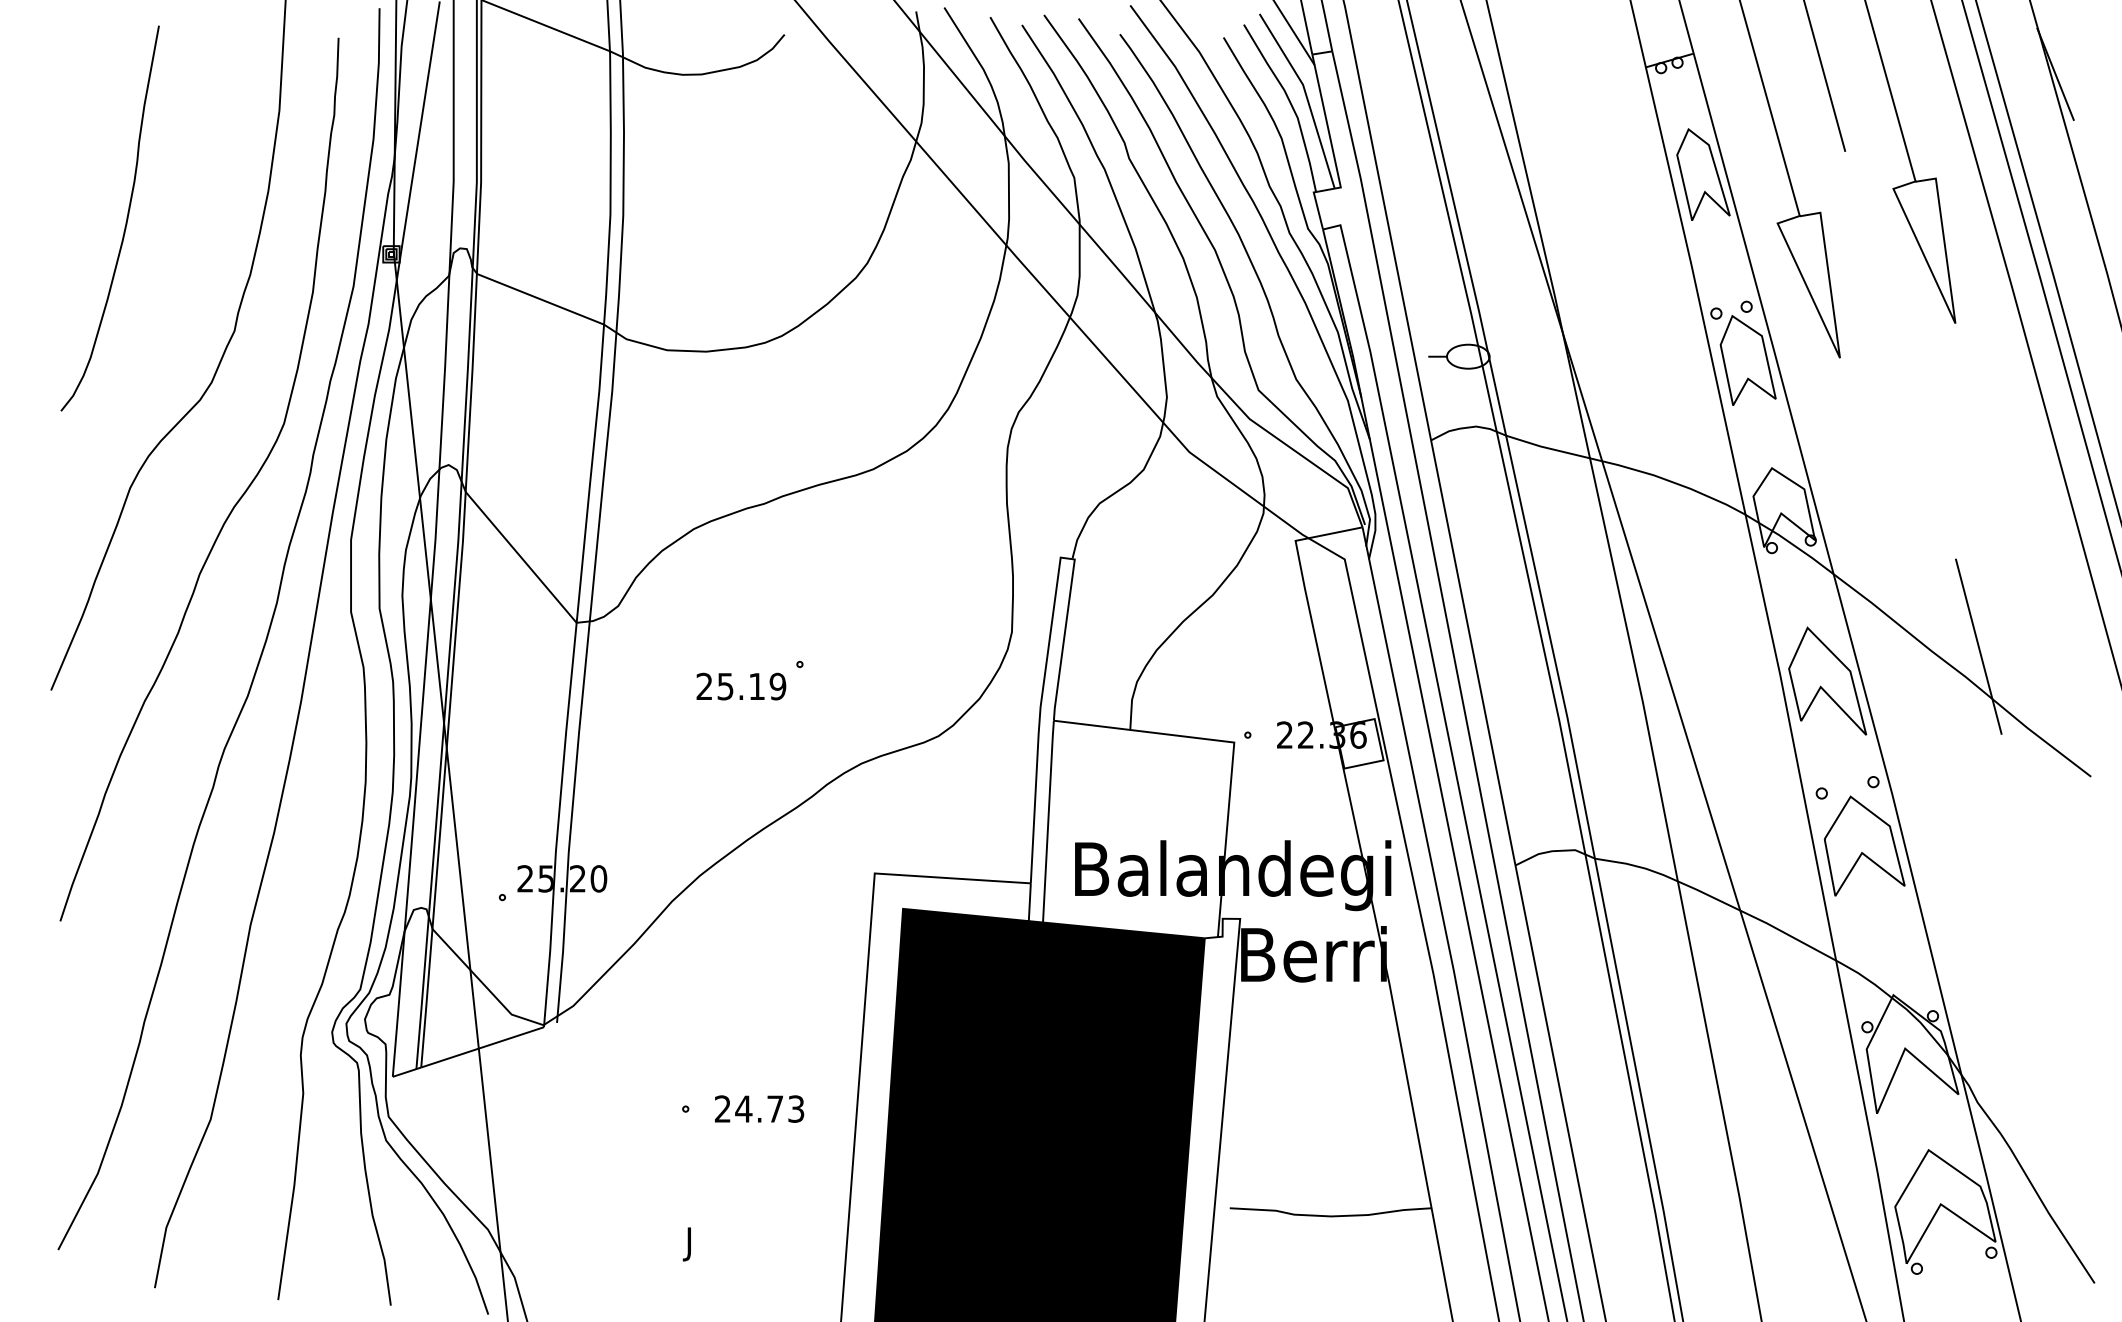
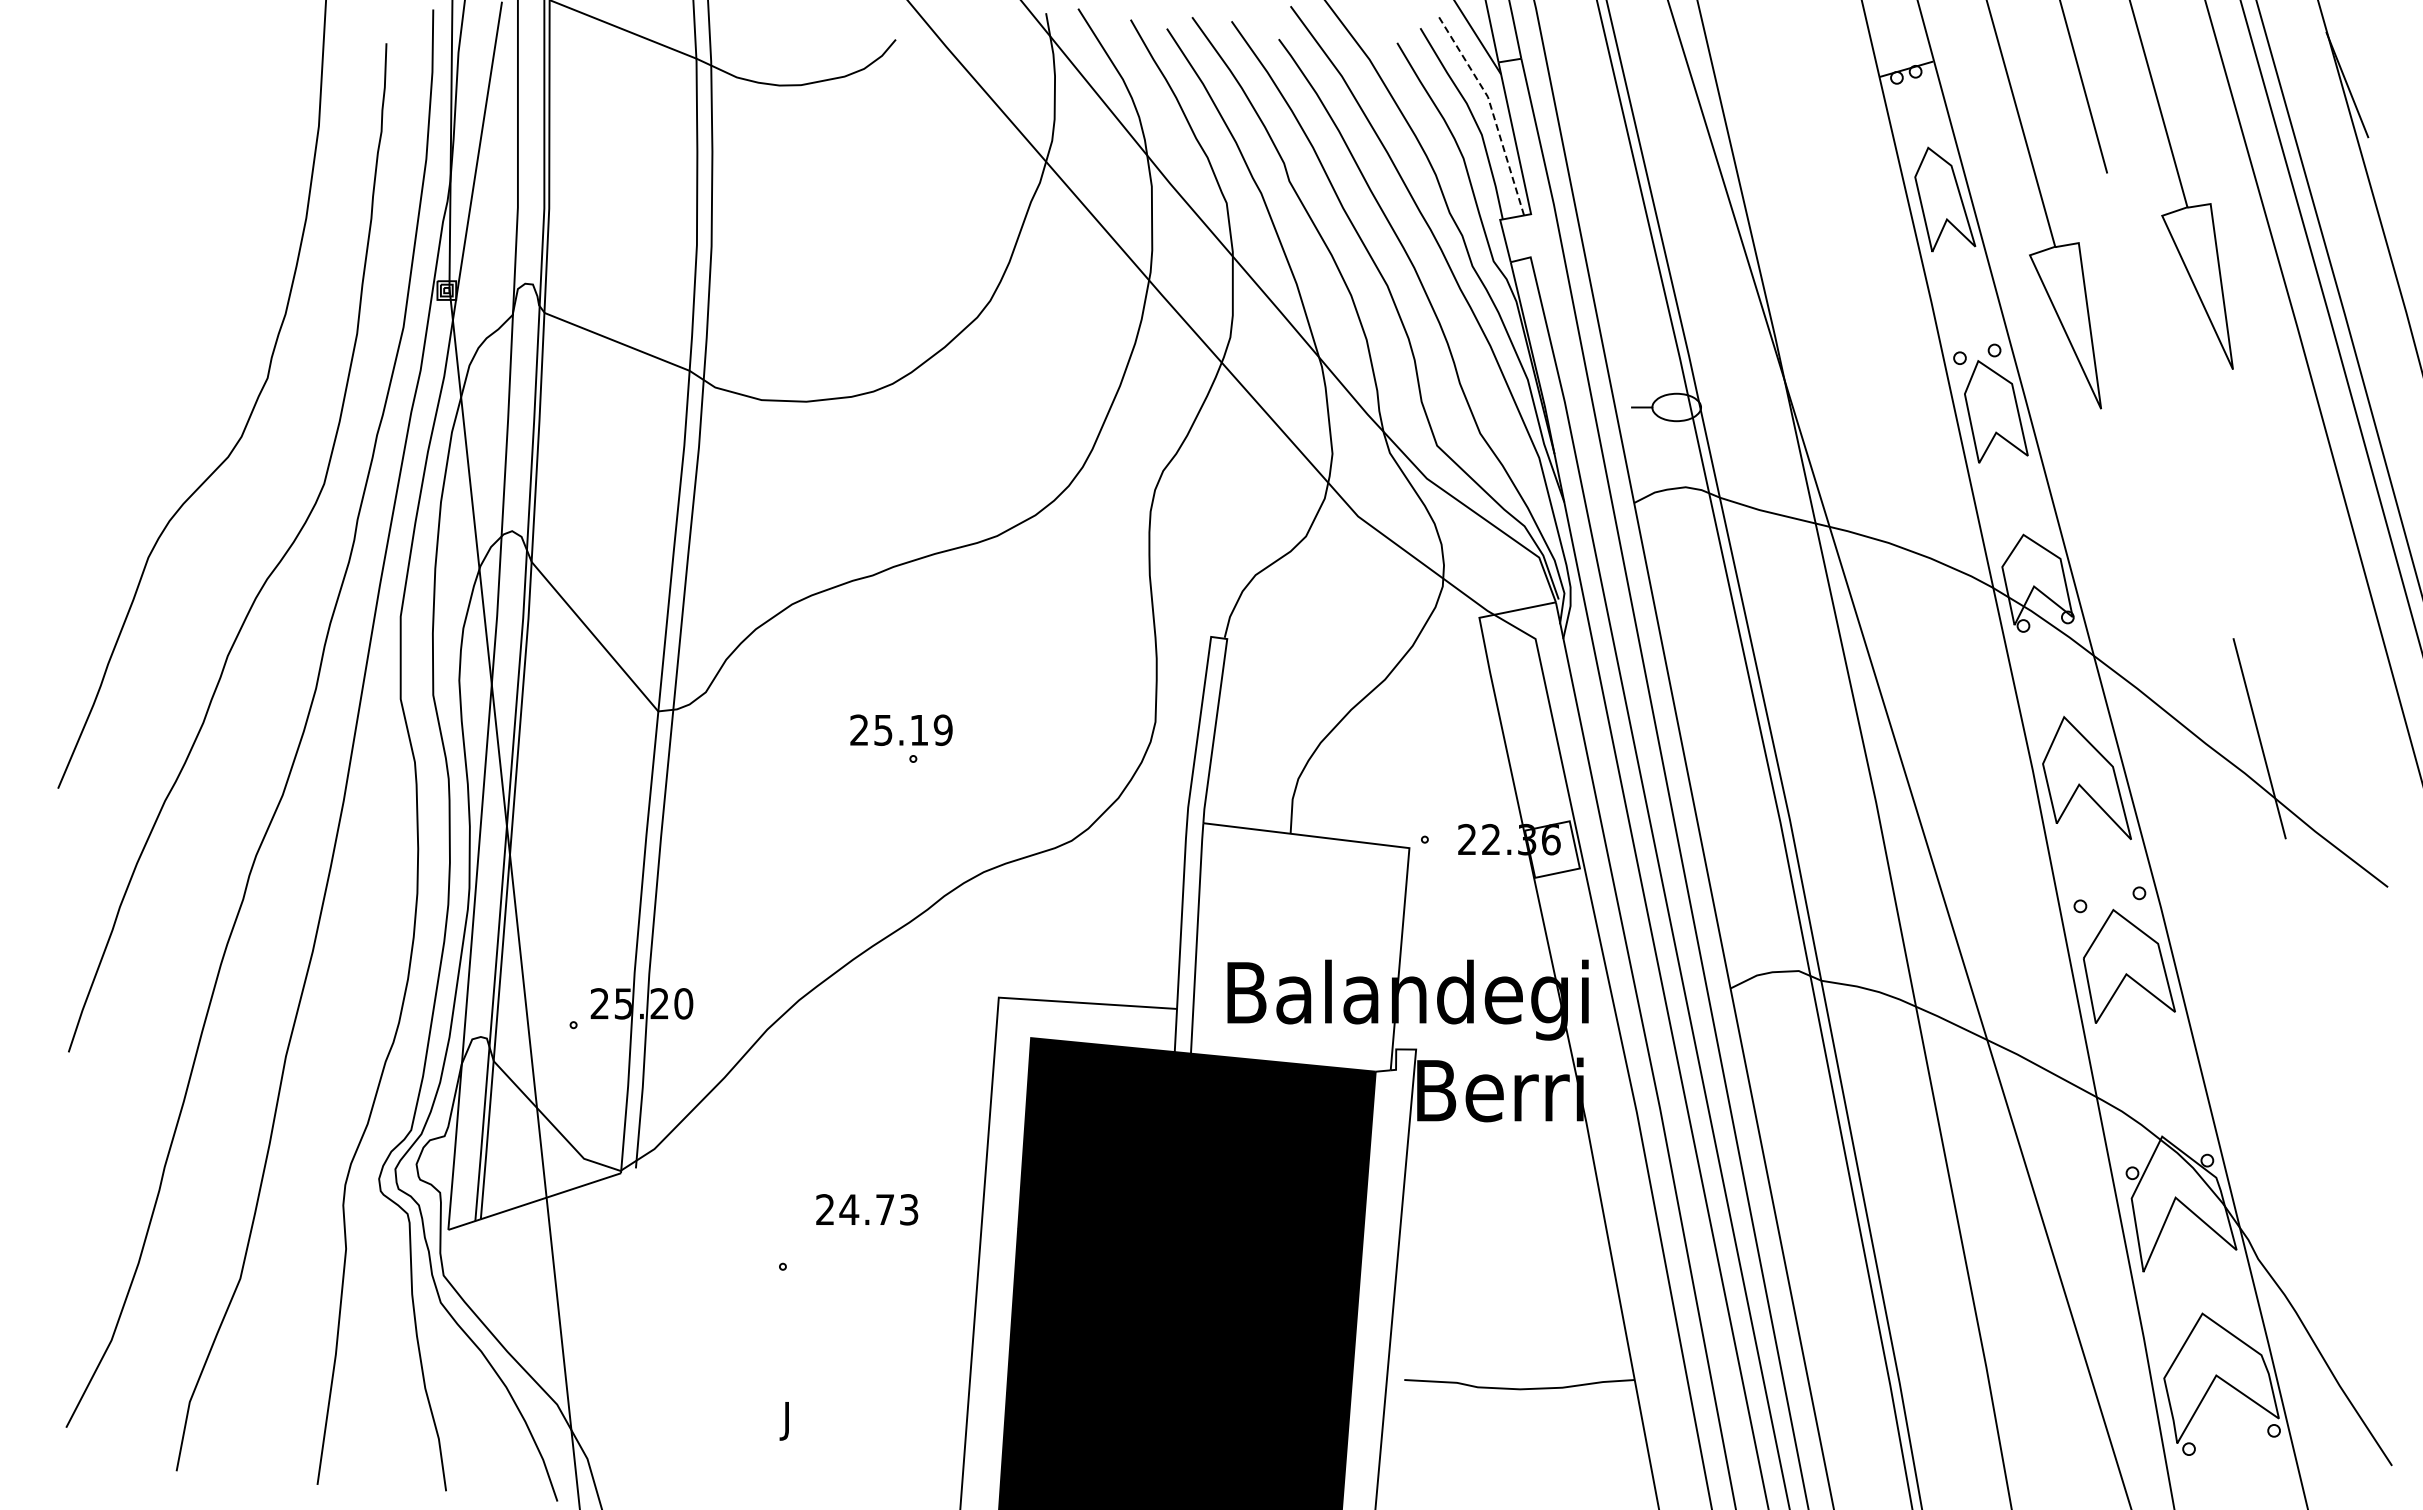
line: (1307, 96) -> (1492, 110), solid -> dashed
curve: (125, 221) -> (143, 252), removed
text: (741, 685) -> (901, 729), moved
text: (759, 1108) -> (867, 1209), moved

